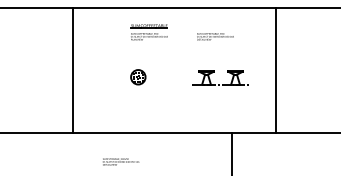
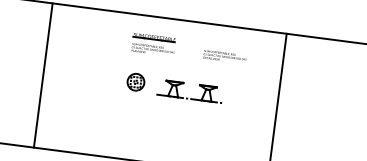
part: (148, 32) -> (152, 44), moved
text: (215, 36) -> (225, 56), moved
part: (138, 77) -> (136, 82), moved
part: (219, 84) -> (187, 98), moved

